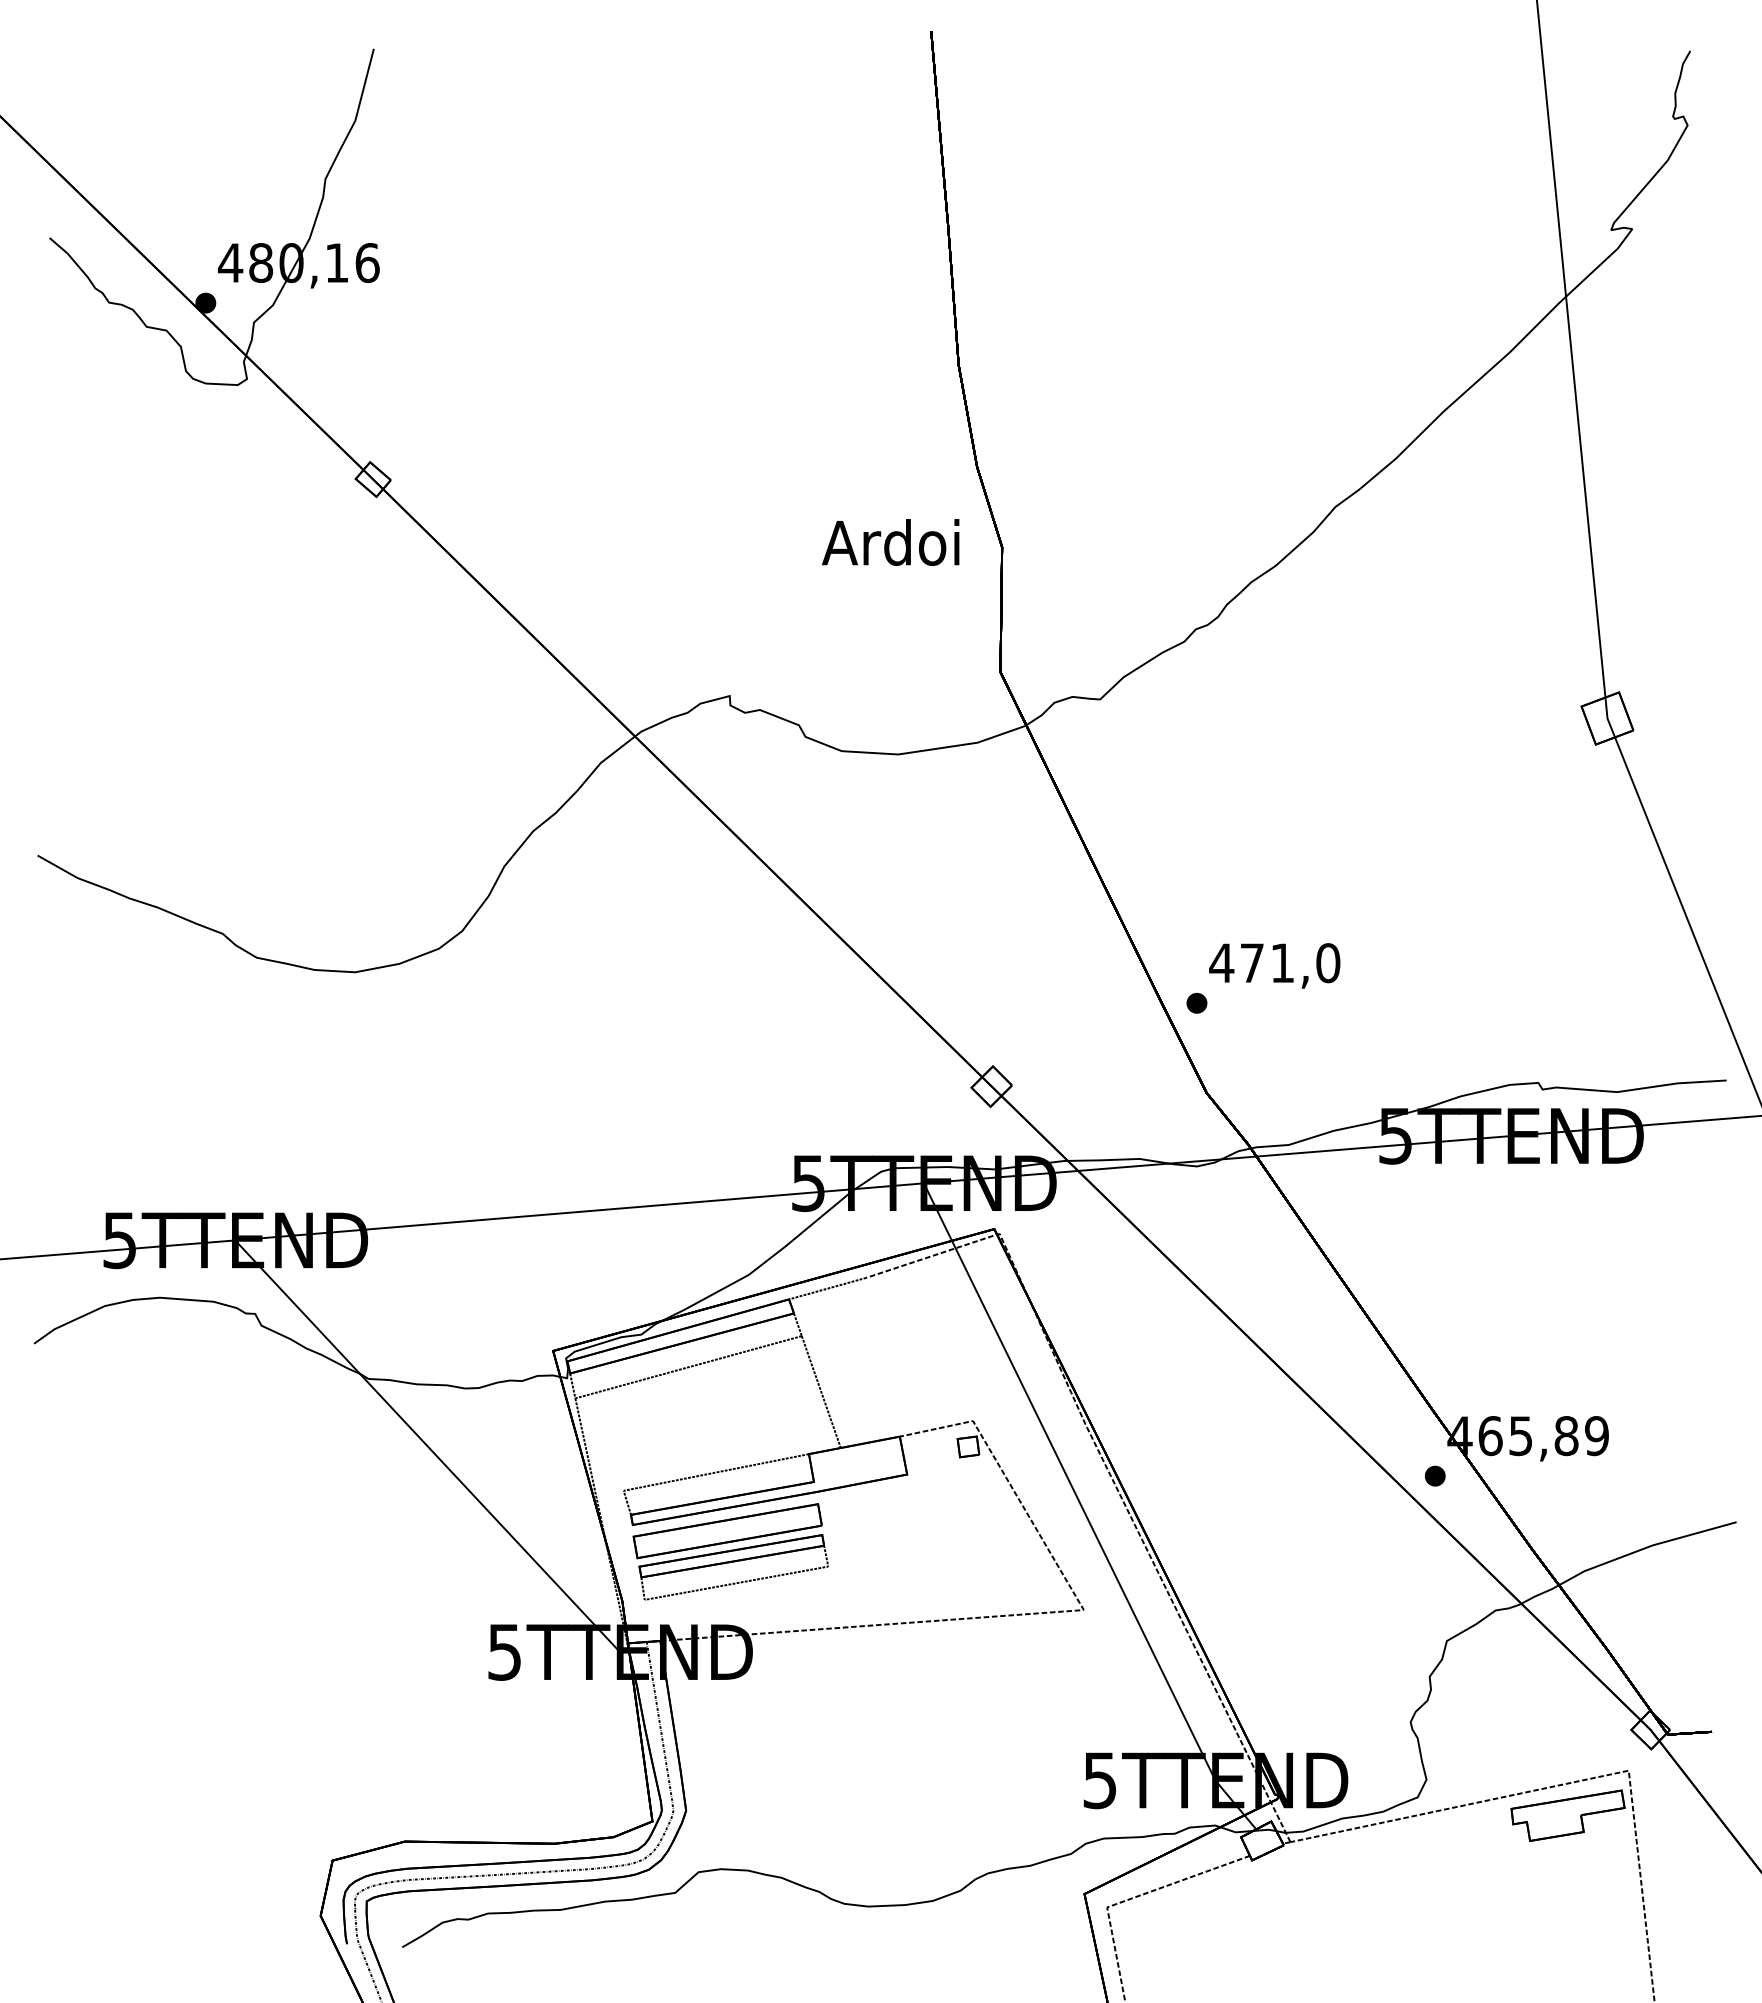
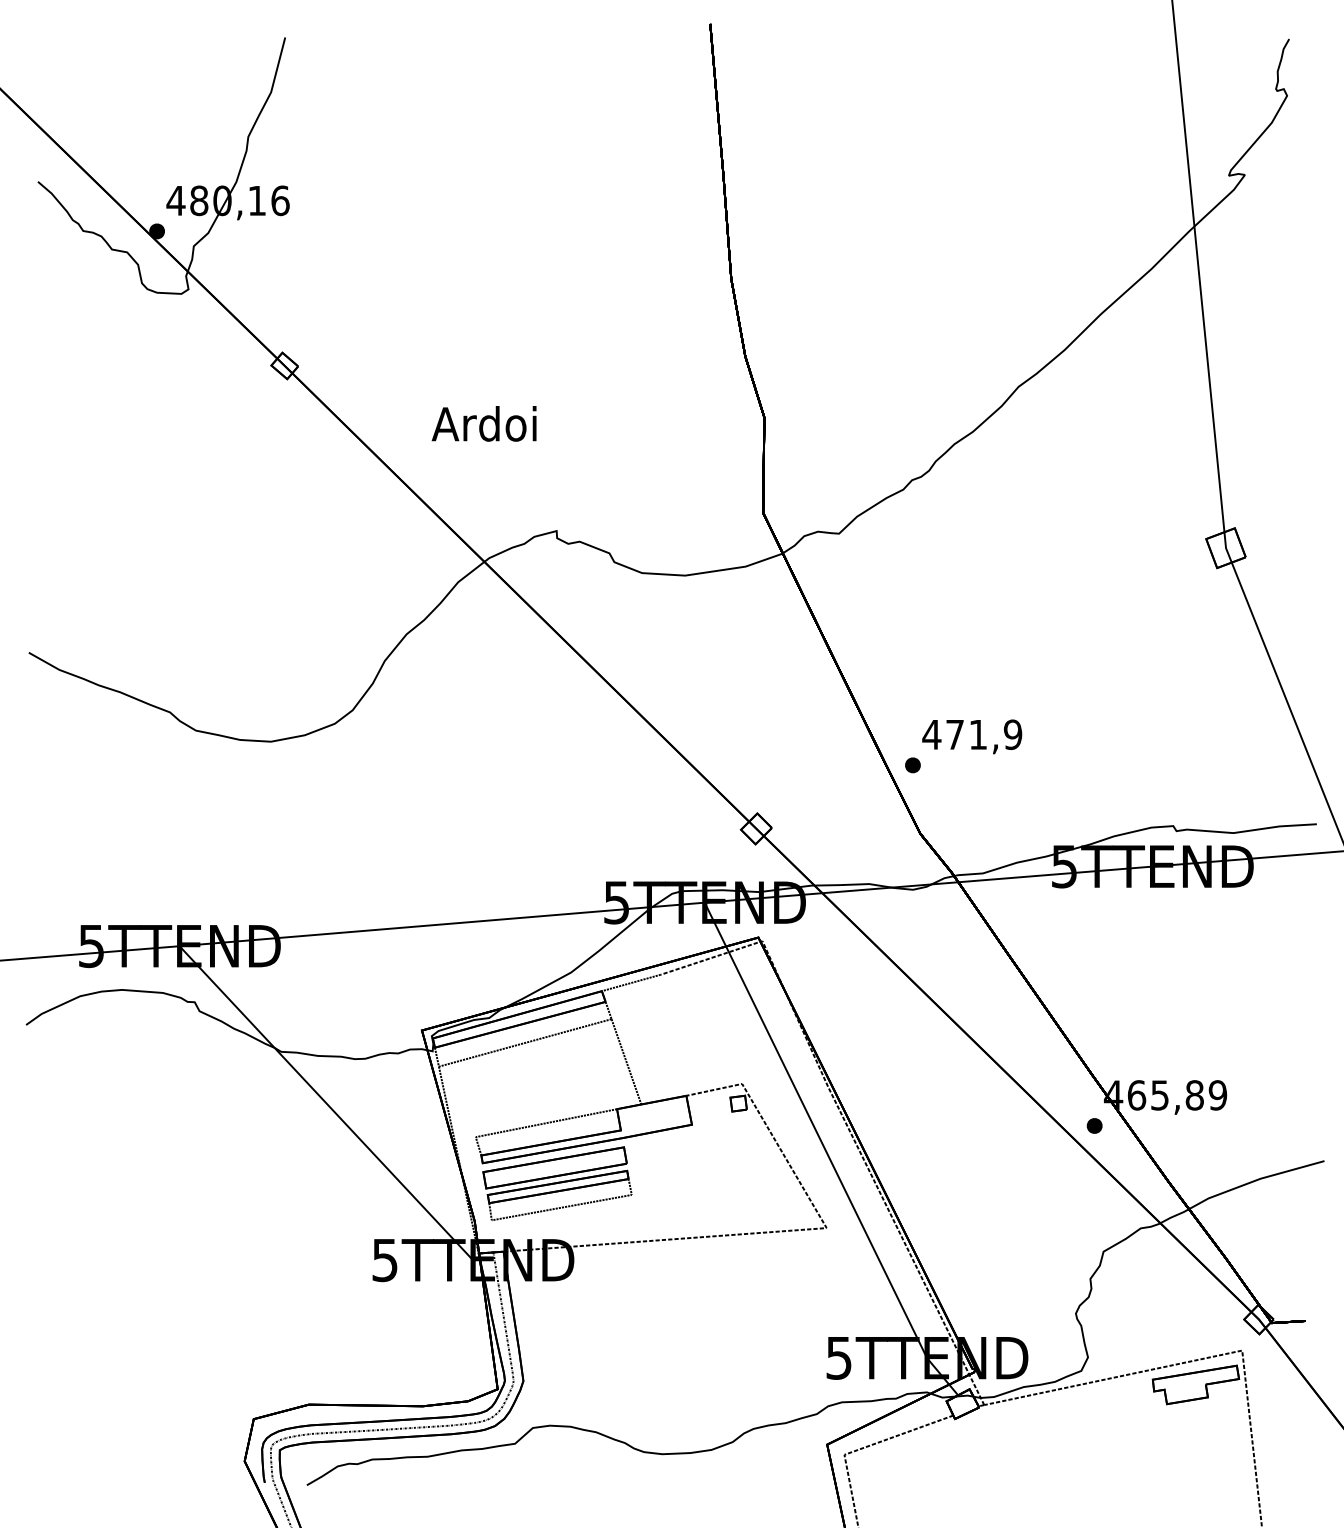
text: (890, 542) -> (484, 423), moved
text: (1328, 963) -> (1013, 735), 471,0 -> 471,9

